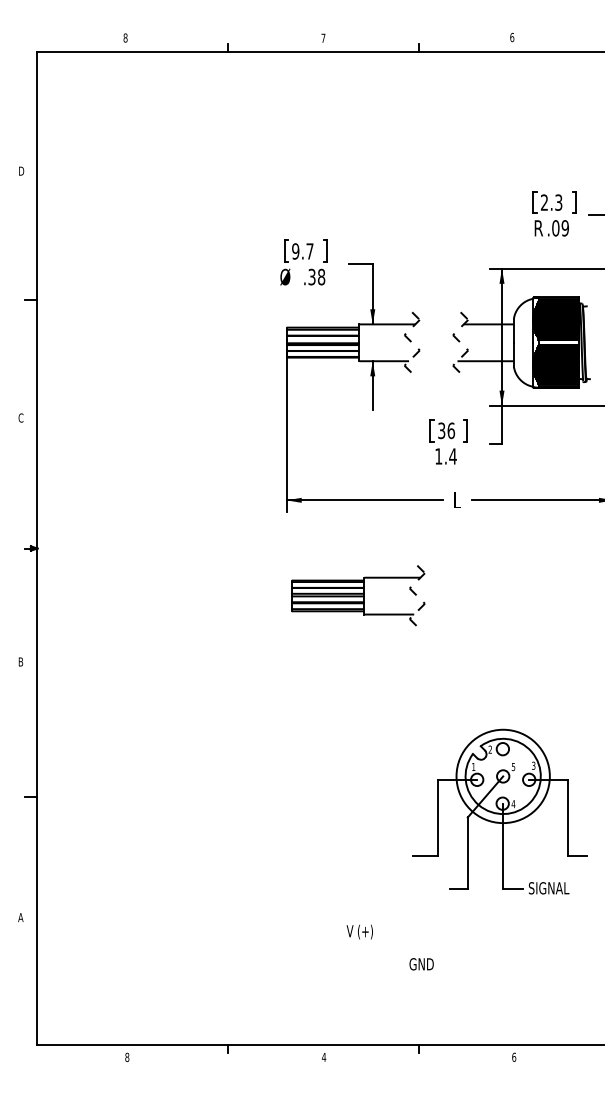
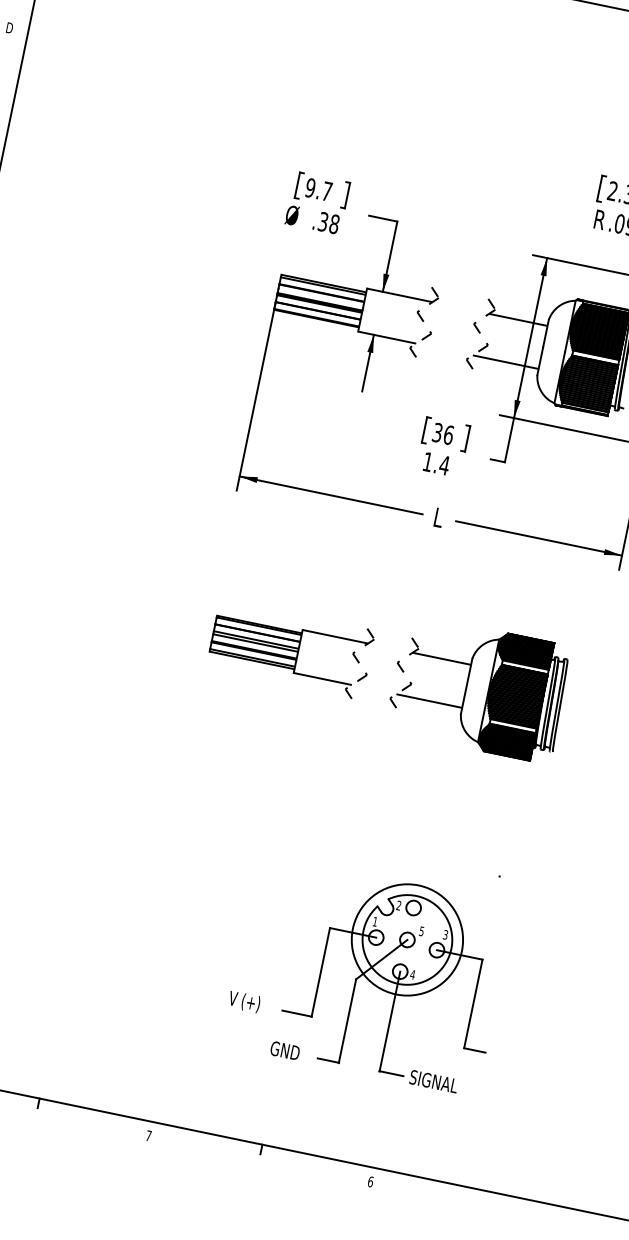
part: (358, 595) -> (291, 649), moved
part: (519, 633) -> (479, 688), added
part: (499, 811) -> (394, 979), moved
text: (359, 931) -> (244, 1001), moved
text: (323, 1056) -> (148, 1134), 4 -> 7

